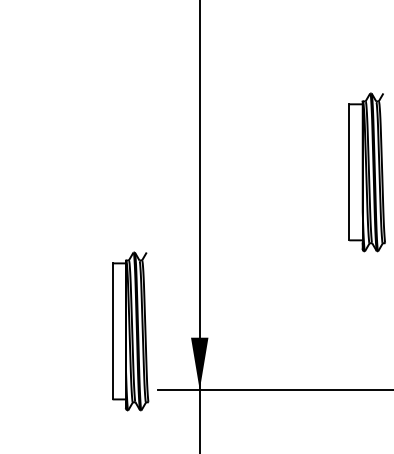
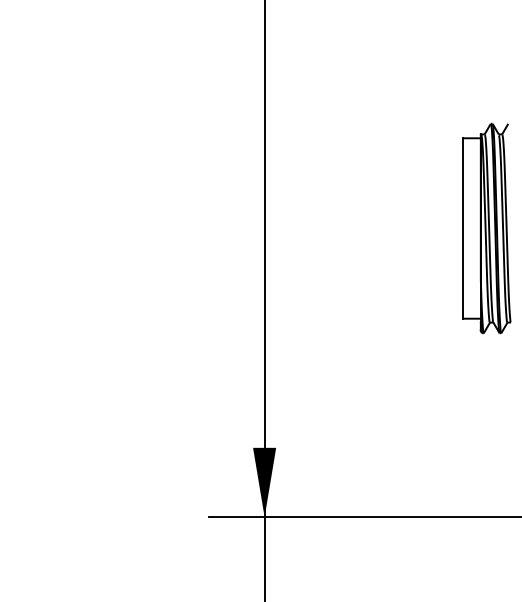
part: (130, 331) -> (172, 439), removed

